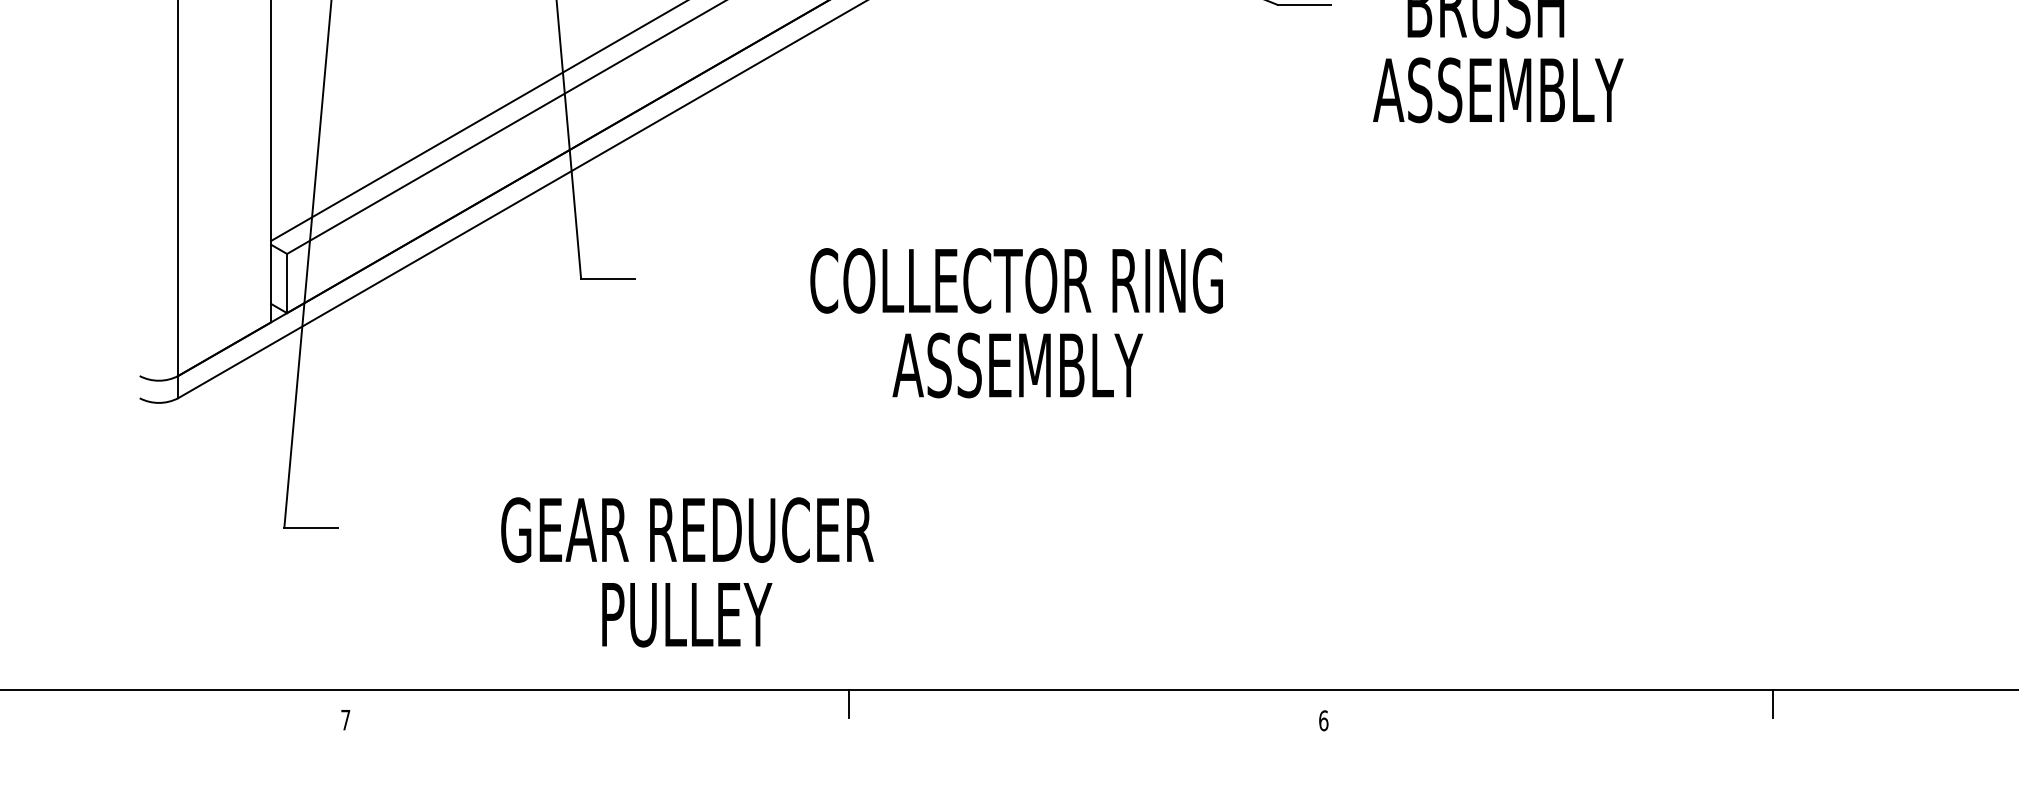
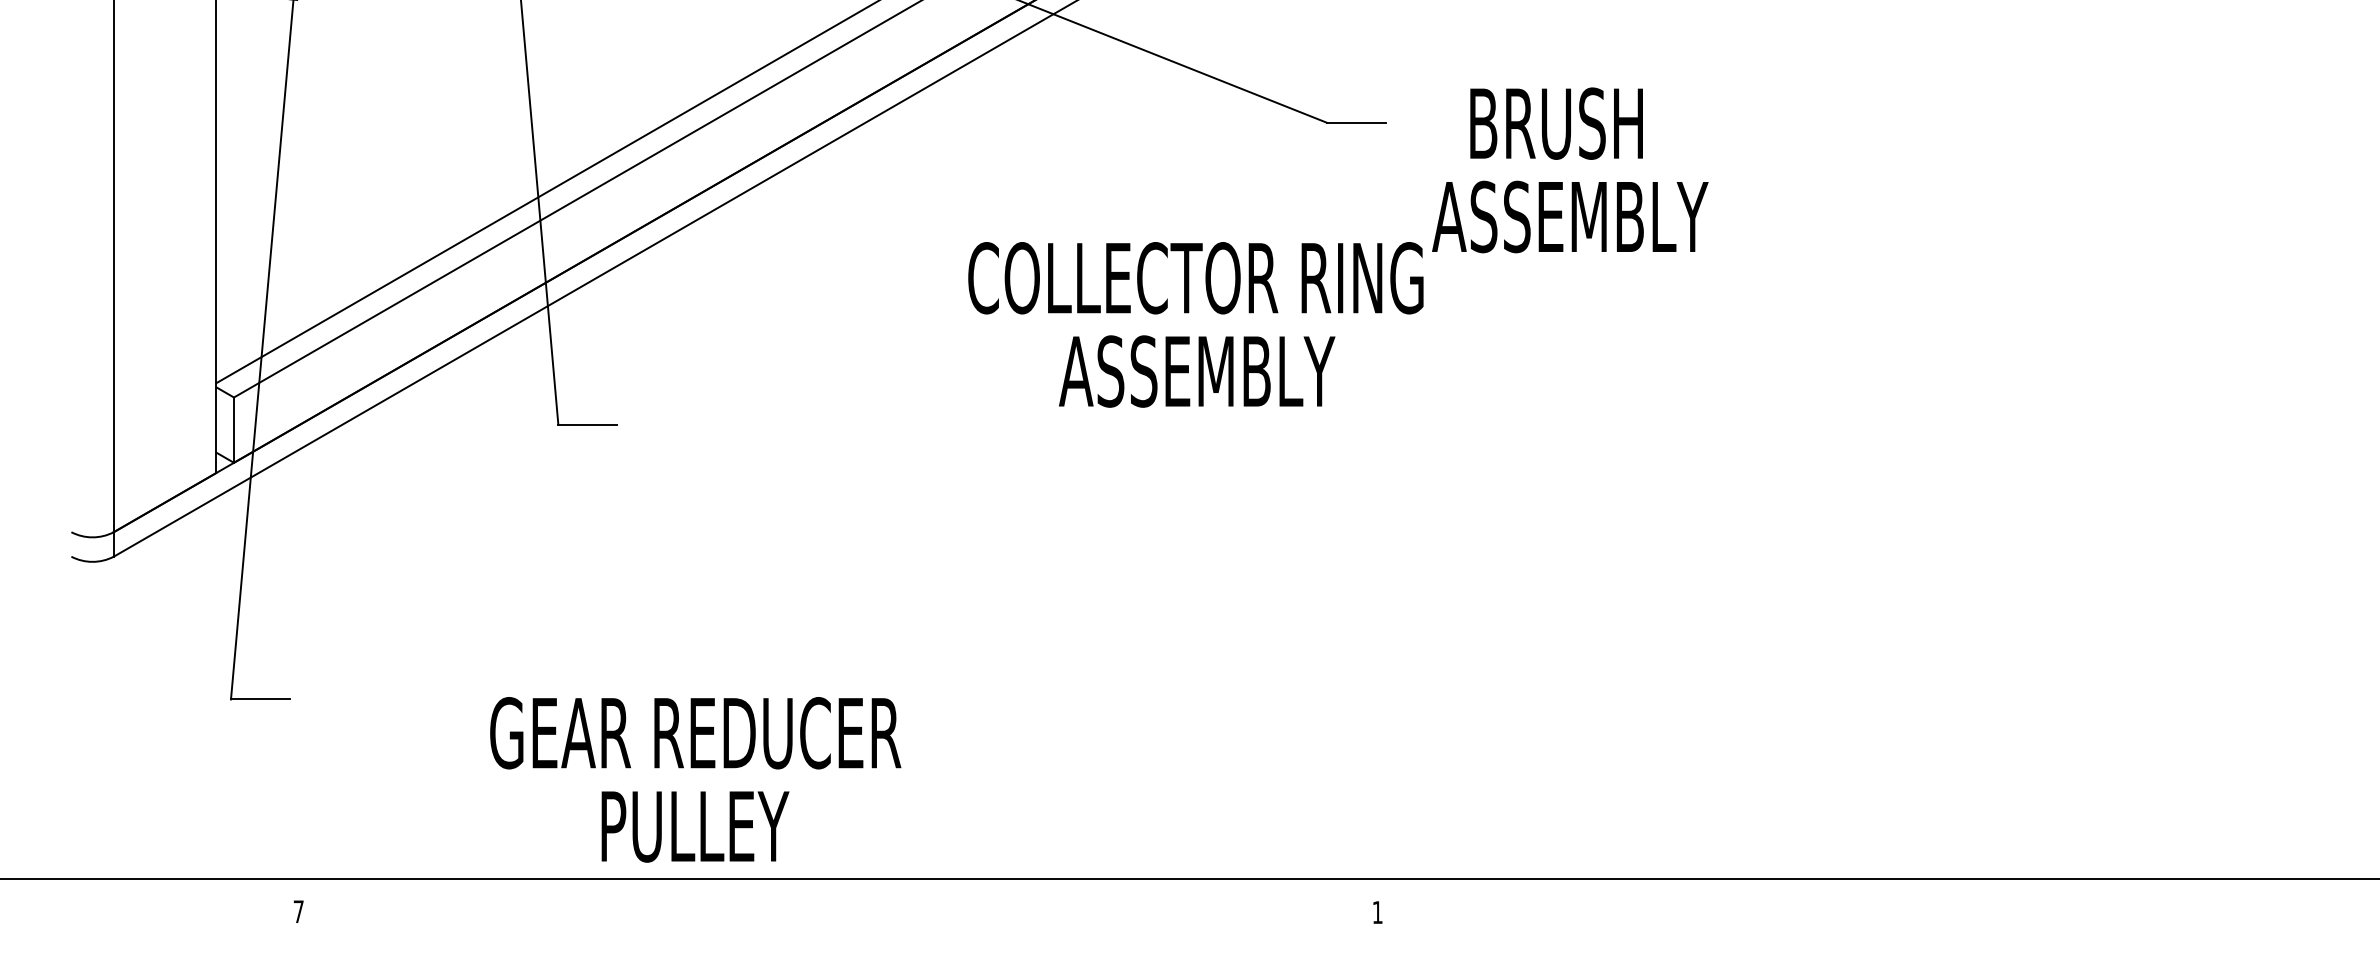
text: (1016, 322) -> (1195, 324), moved
text: (687, 572) -> (695, 779), moved
line: (848, 704) -> (853, 894), removed
line: (1773, 704) -> (1873, 894), removed
text: (1323, 720) -> (1377, 912), 6 -> 1

